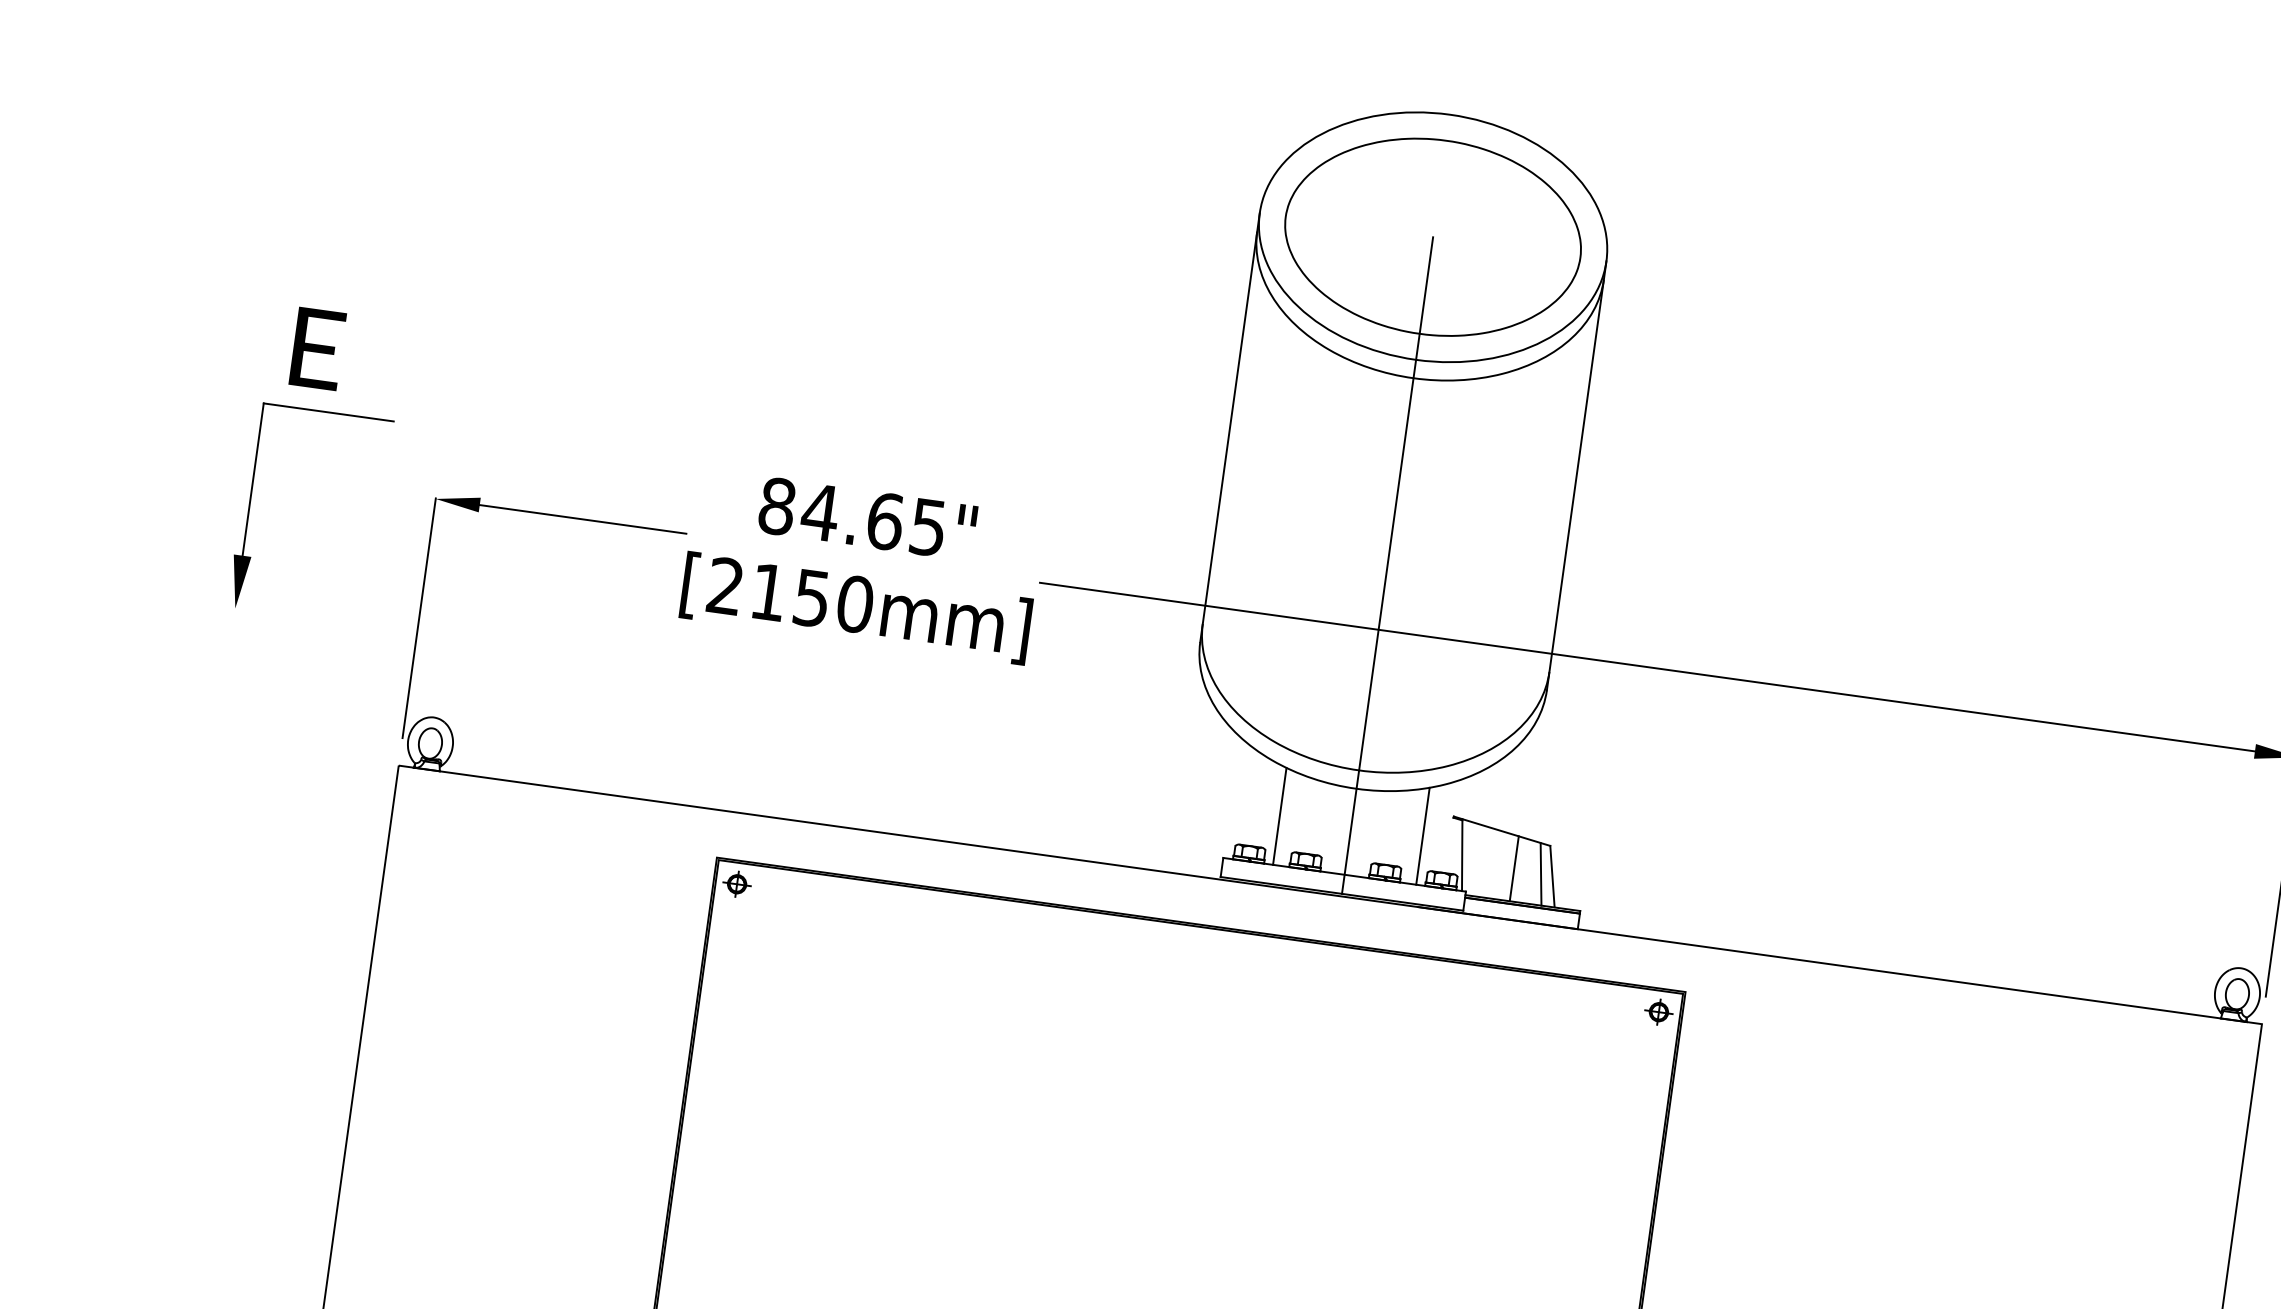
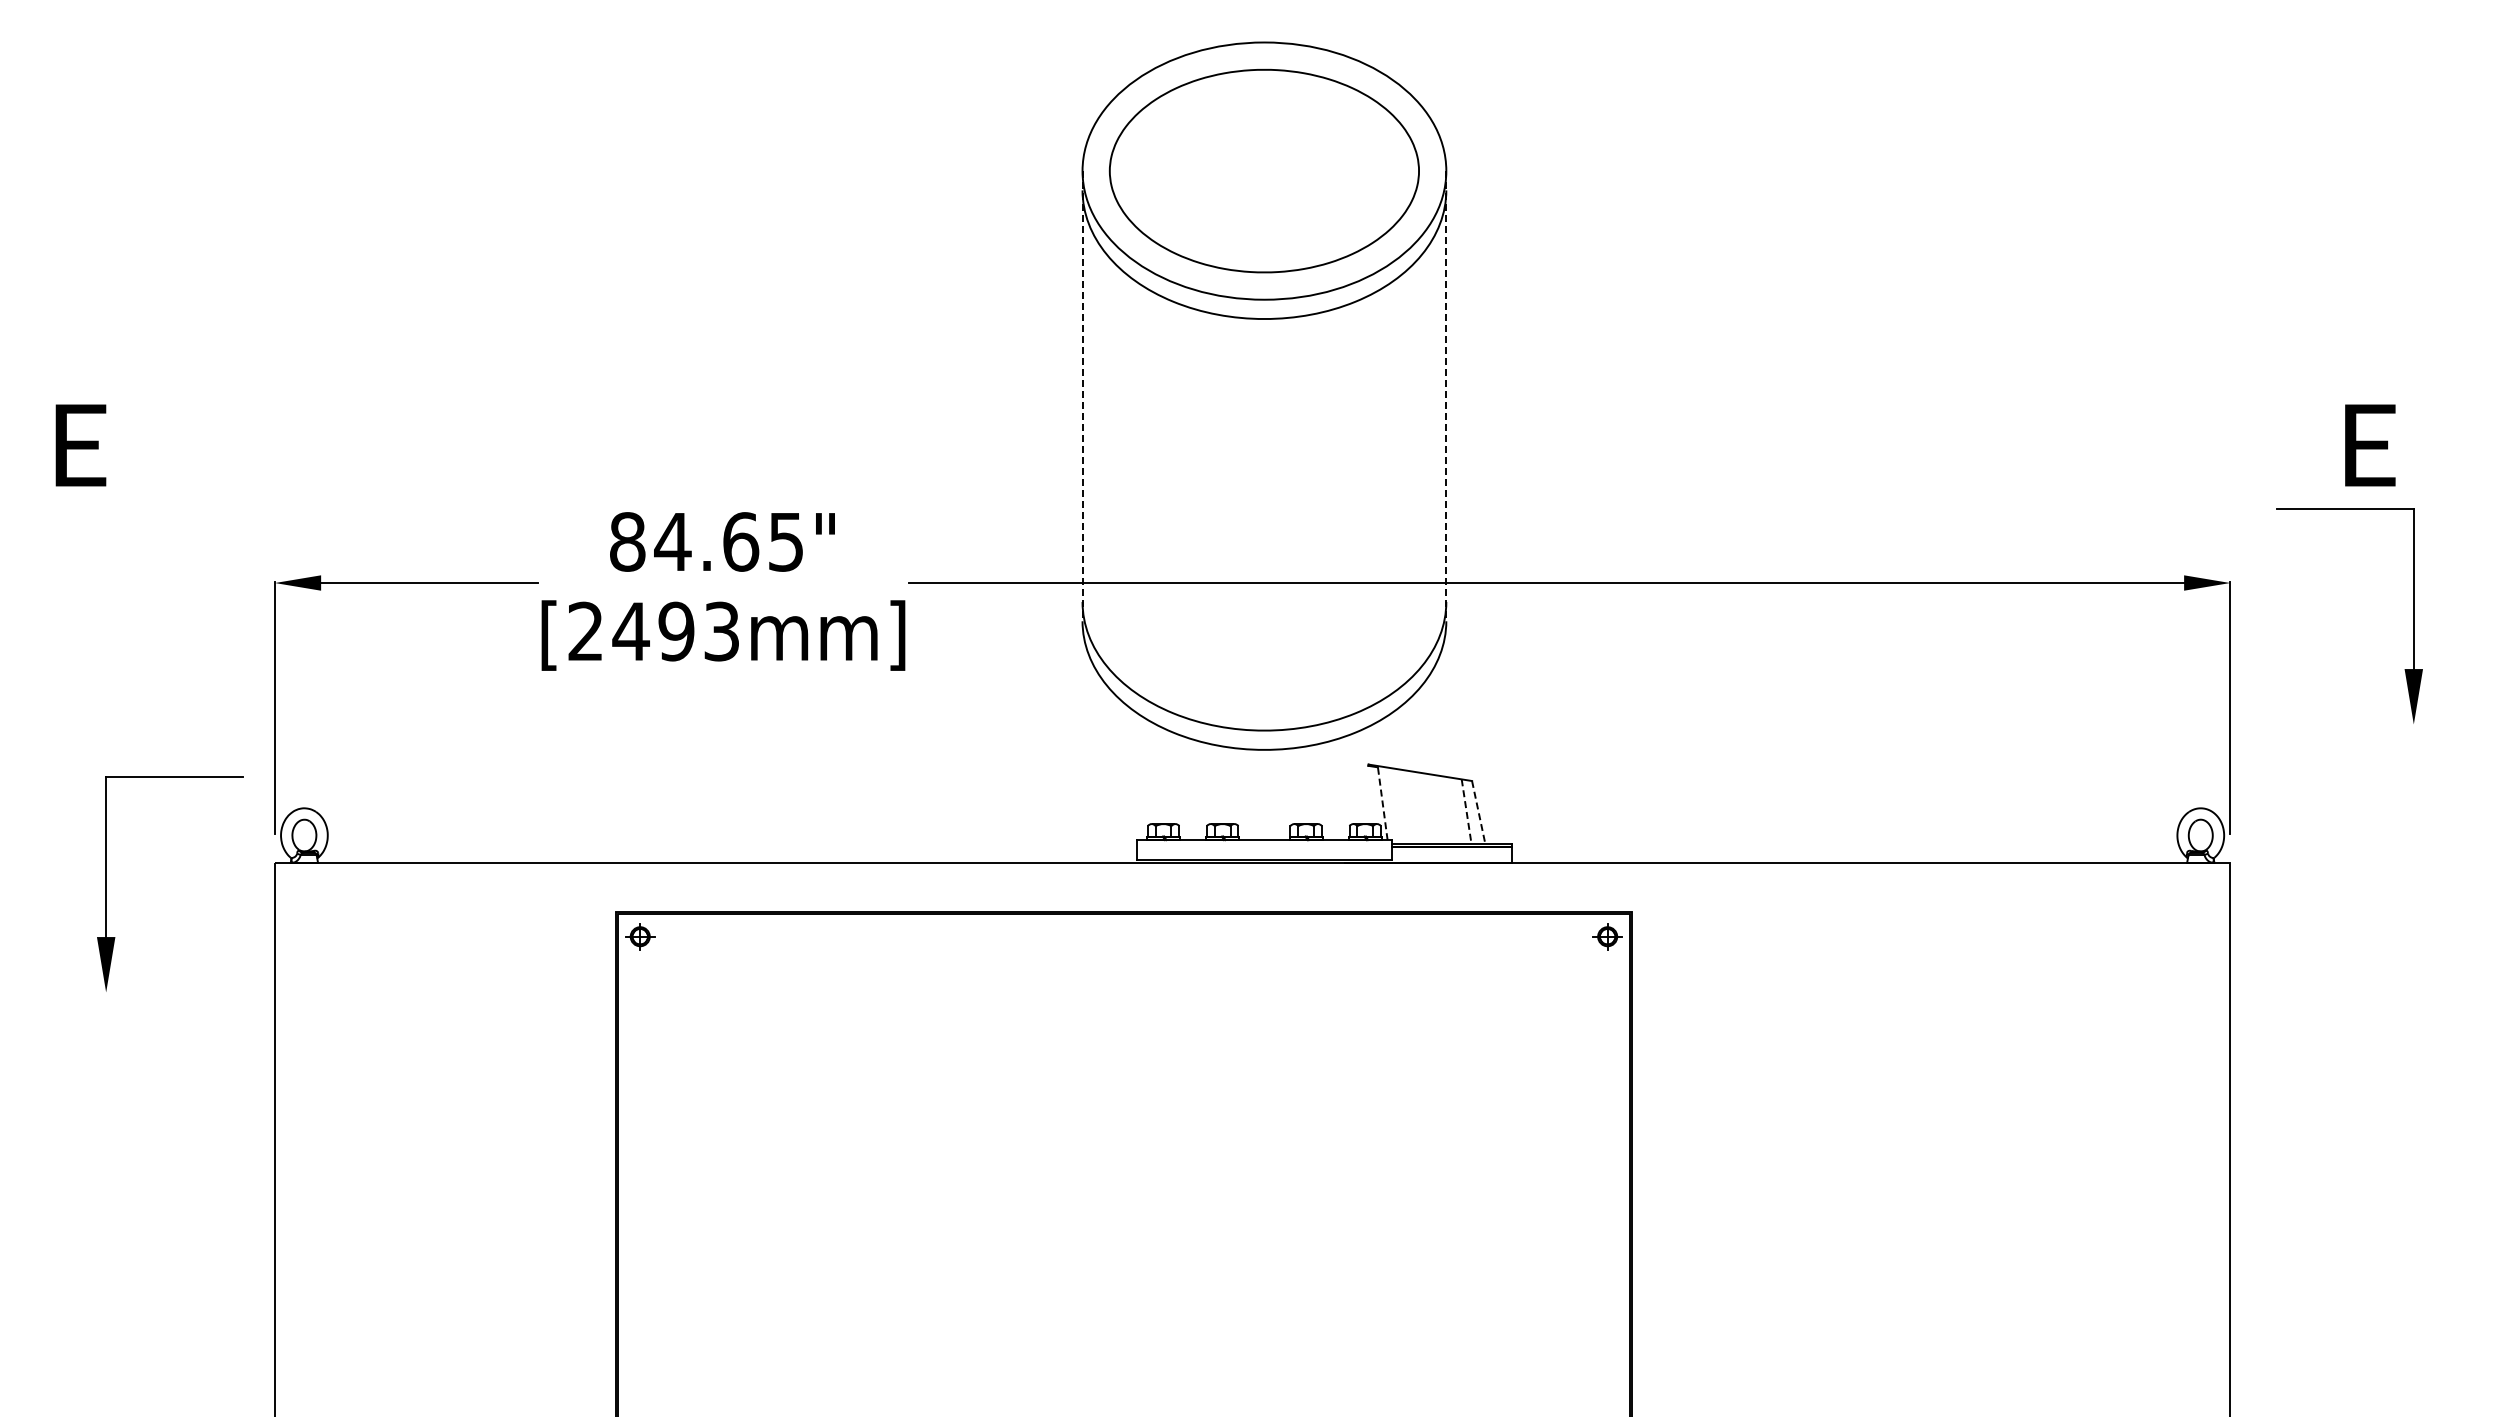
text: (317, 348) -> (80, 445), moved
line: (1229, 428) -> (1082, 396), solid -> dashed
line: (1576, 476) -> (1446, 396), solid -> dashed
part: (250, 504) -> (106, 883), moved
line: (1387, 565) -> (1264, 515), removed
text: (811, 598) -> (675, 631), [2150mm] -> [2493mm]
line: (1279, 816) -> (1189, 789), removed
line: (1422, 836) -> (1339, 789), removed
line: (1462, 854) -> (1382, 802), solid -> dashed
line: (1514, 868) -> (1438, 809), removed
line: (1540, 874) -> (1466, 811), solid -> dashed
line: (1552, 876) -> (1478, 812), solid -> dashed

